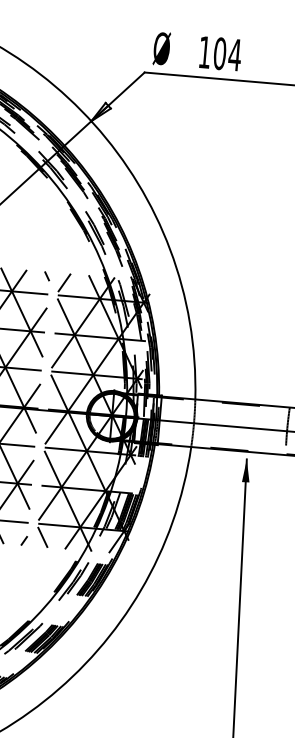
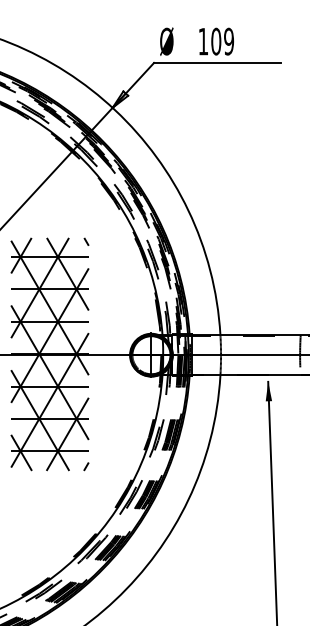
text: (234, 54) -> (228, 41), 104 -> 109
hatch: (93, 412) -> (135, 353), removed

